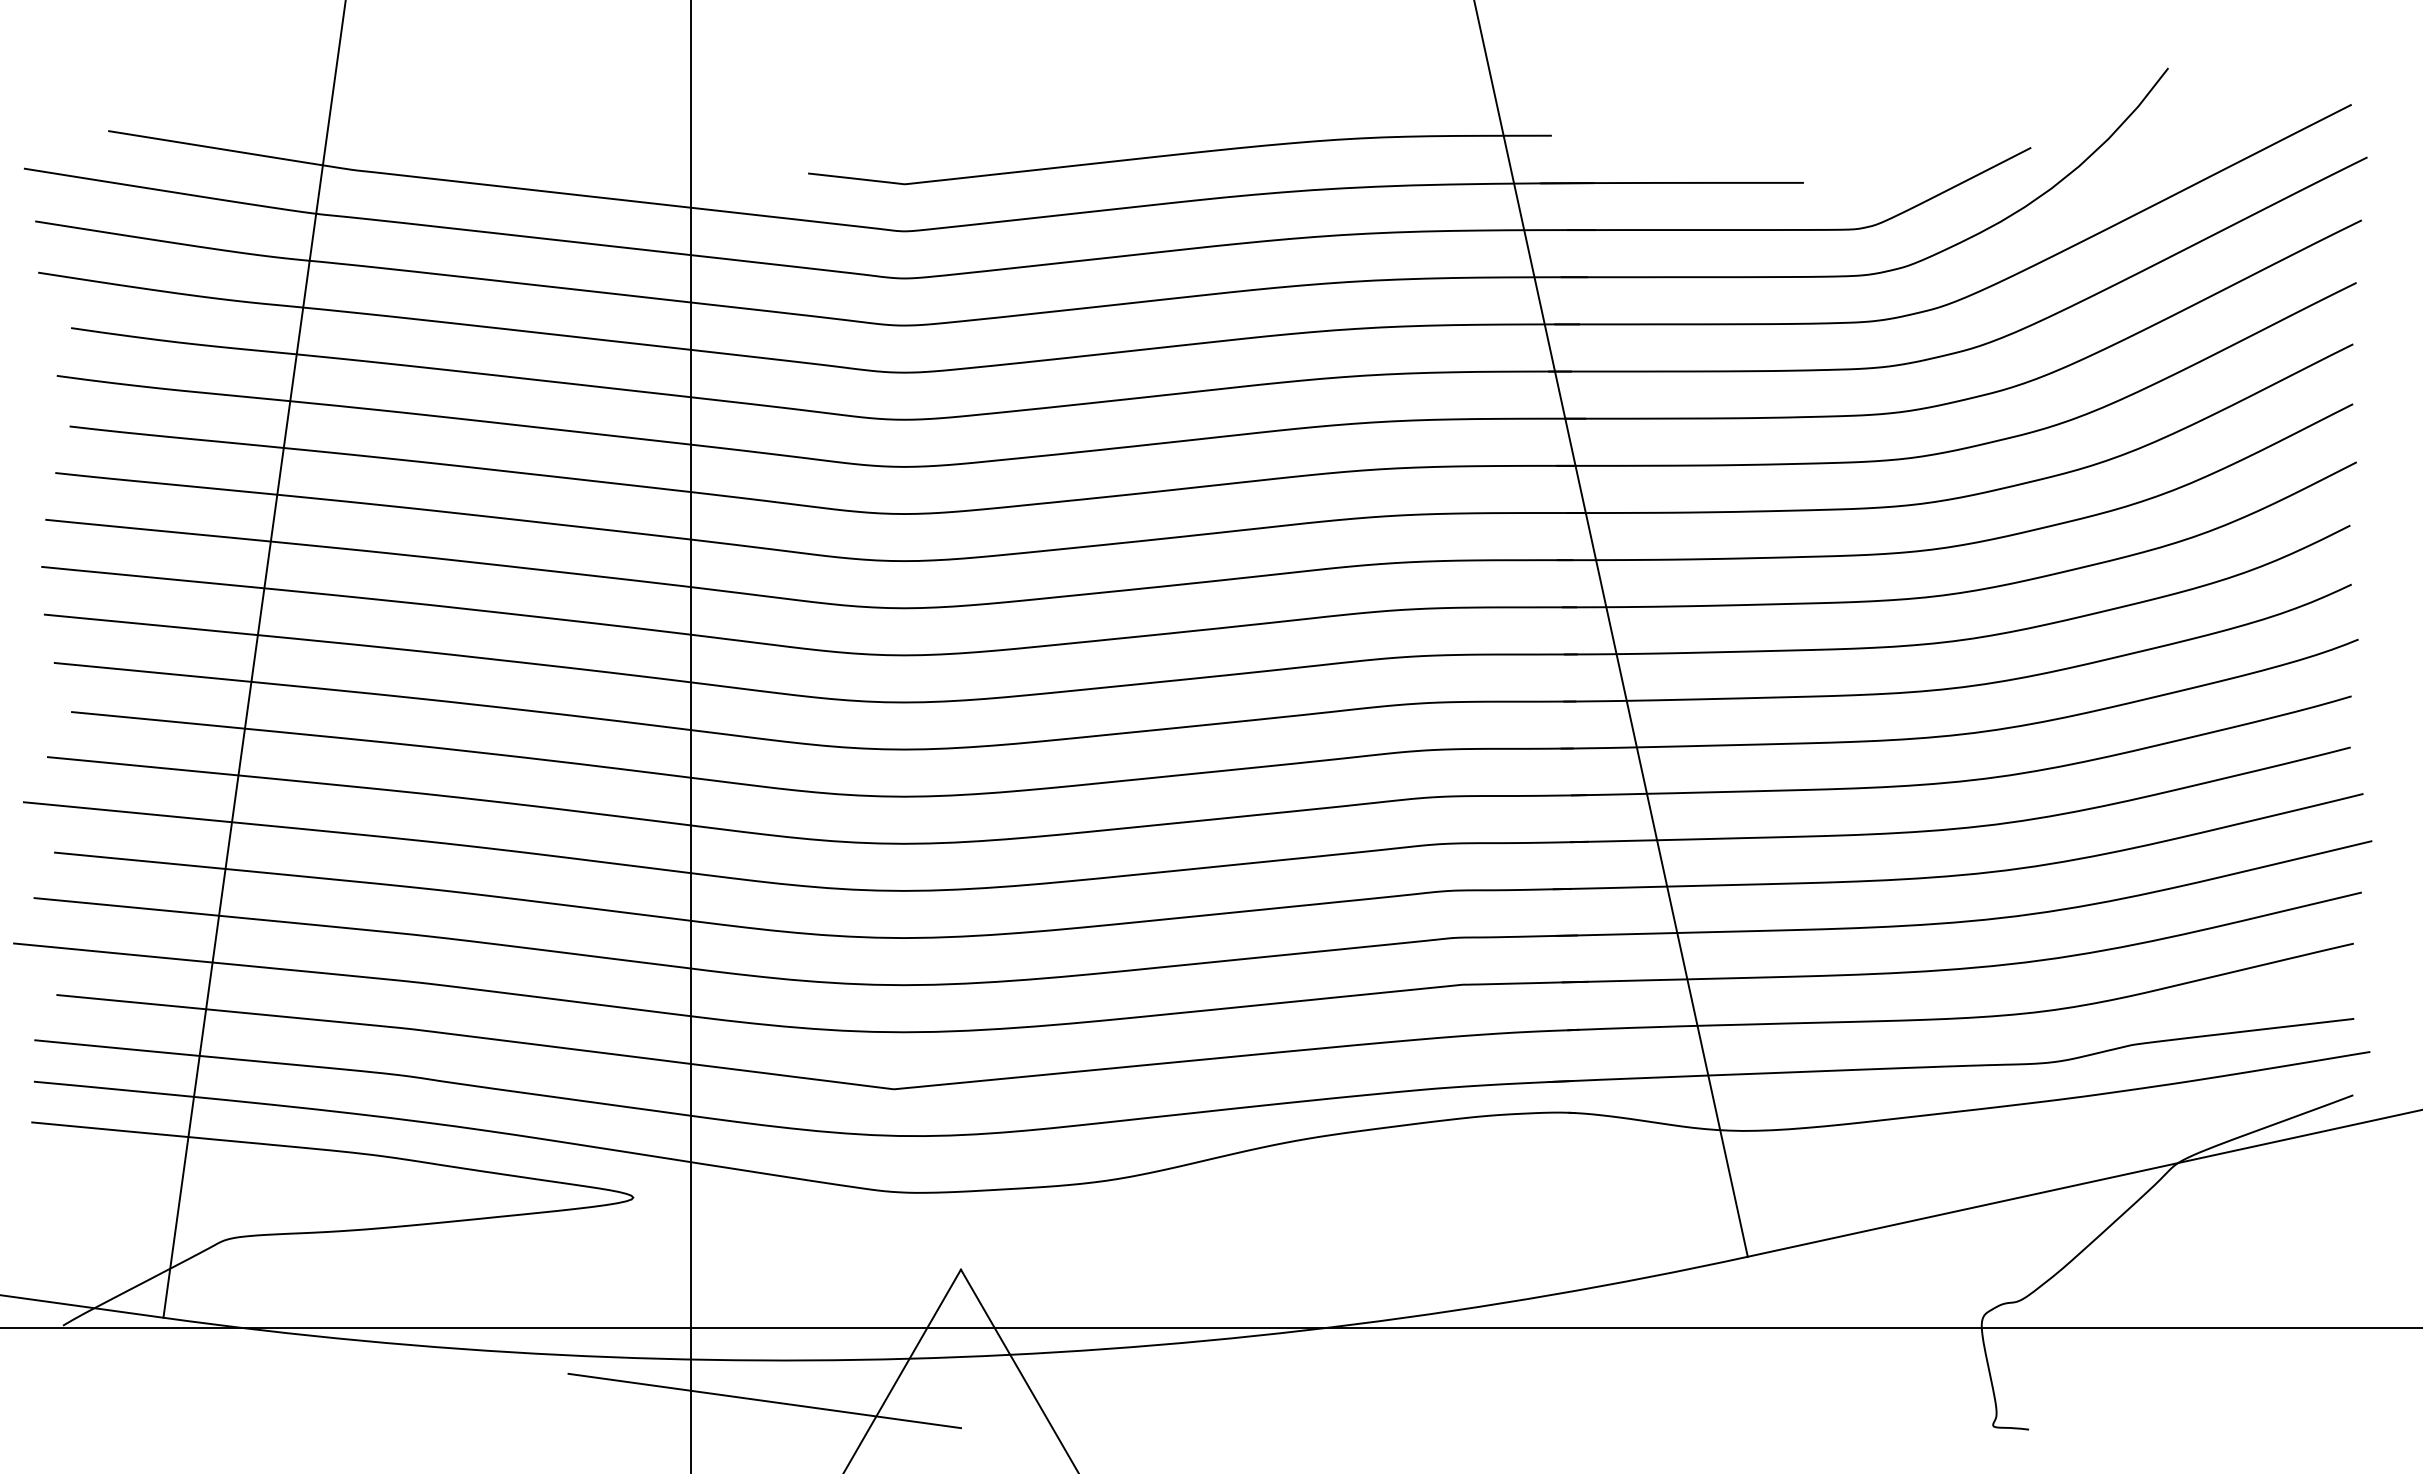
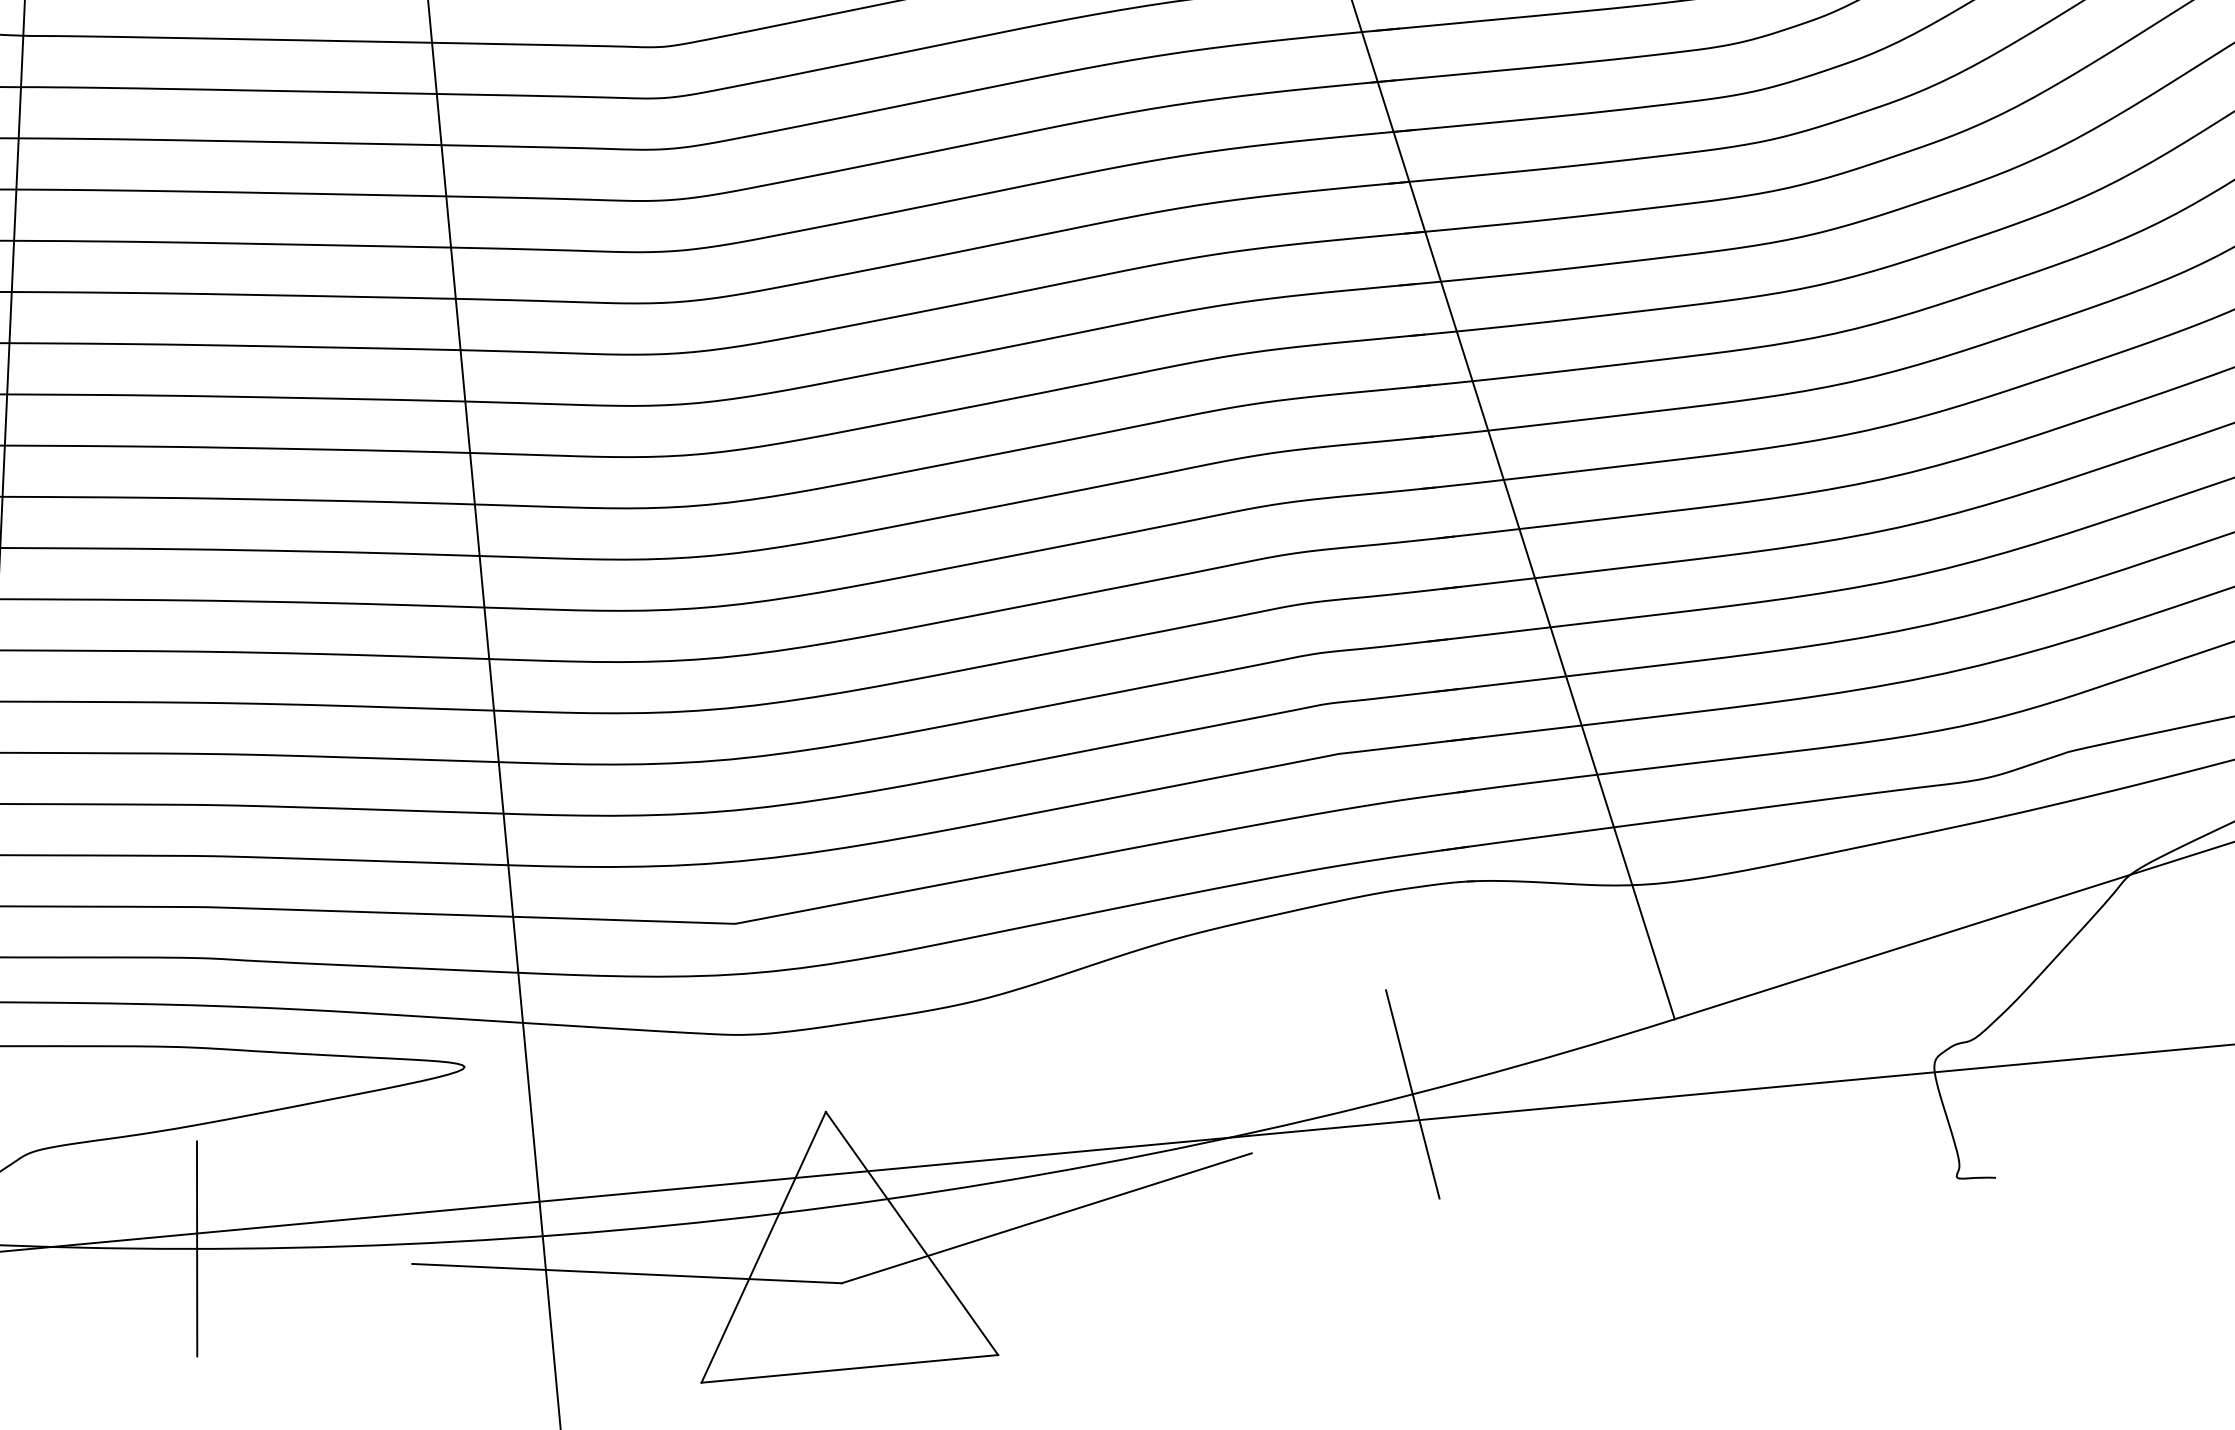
line: (1500, 1303) -> (1412, 1094), added
line: (372, 1341) -> (197, 1248), added
line: (1154, 1385) -> (1046, 1217), added

